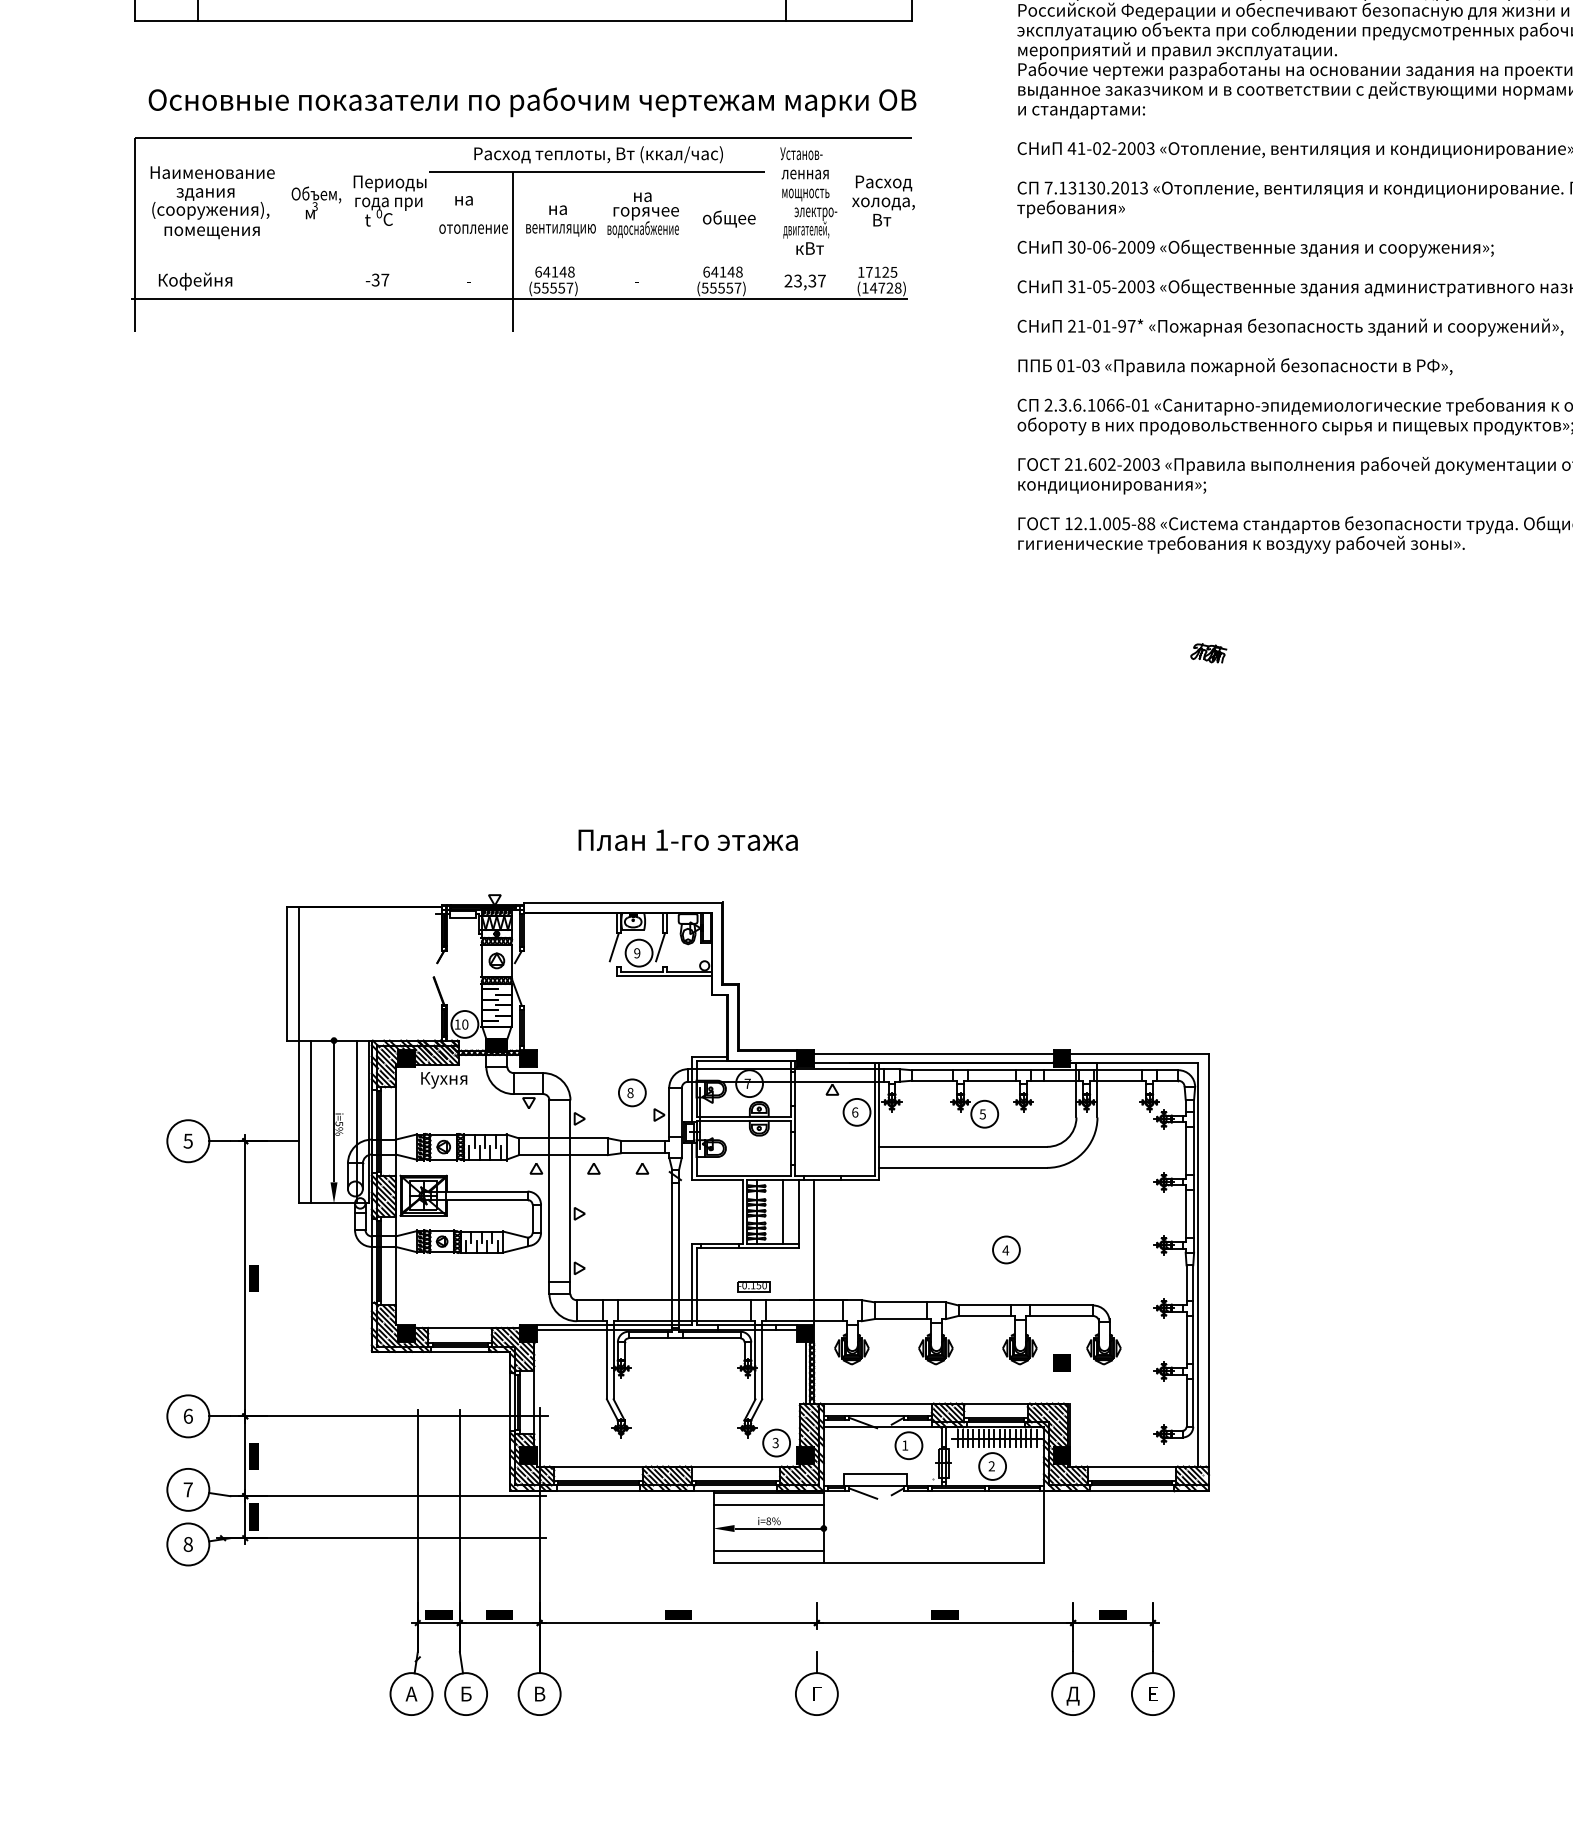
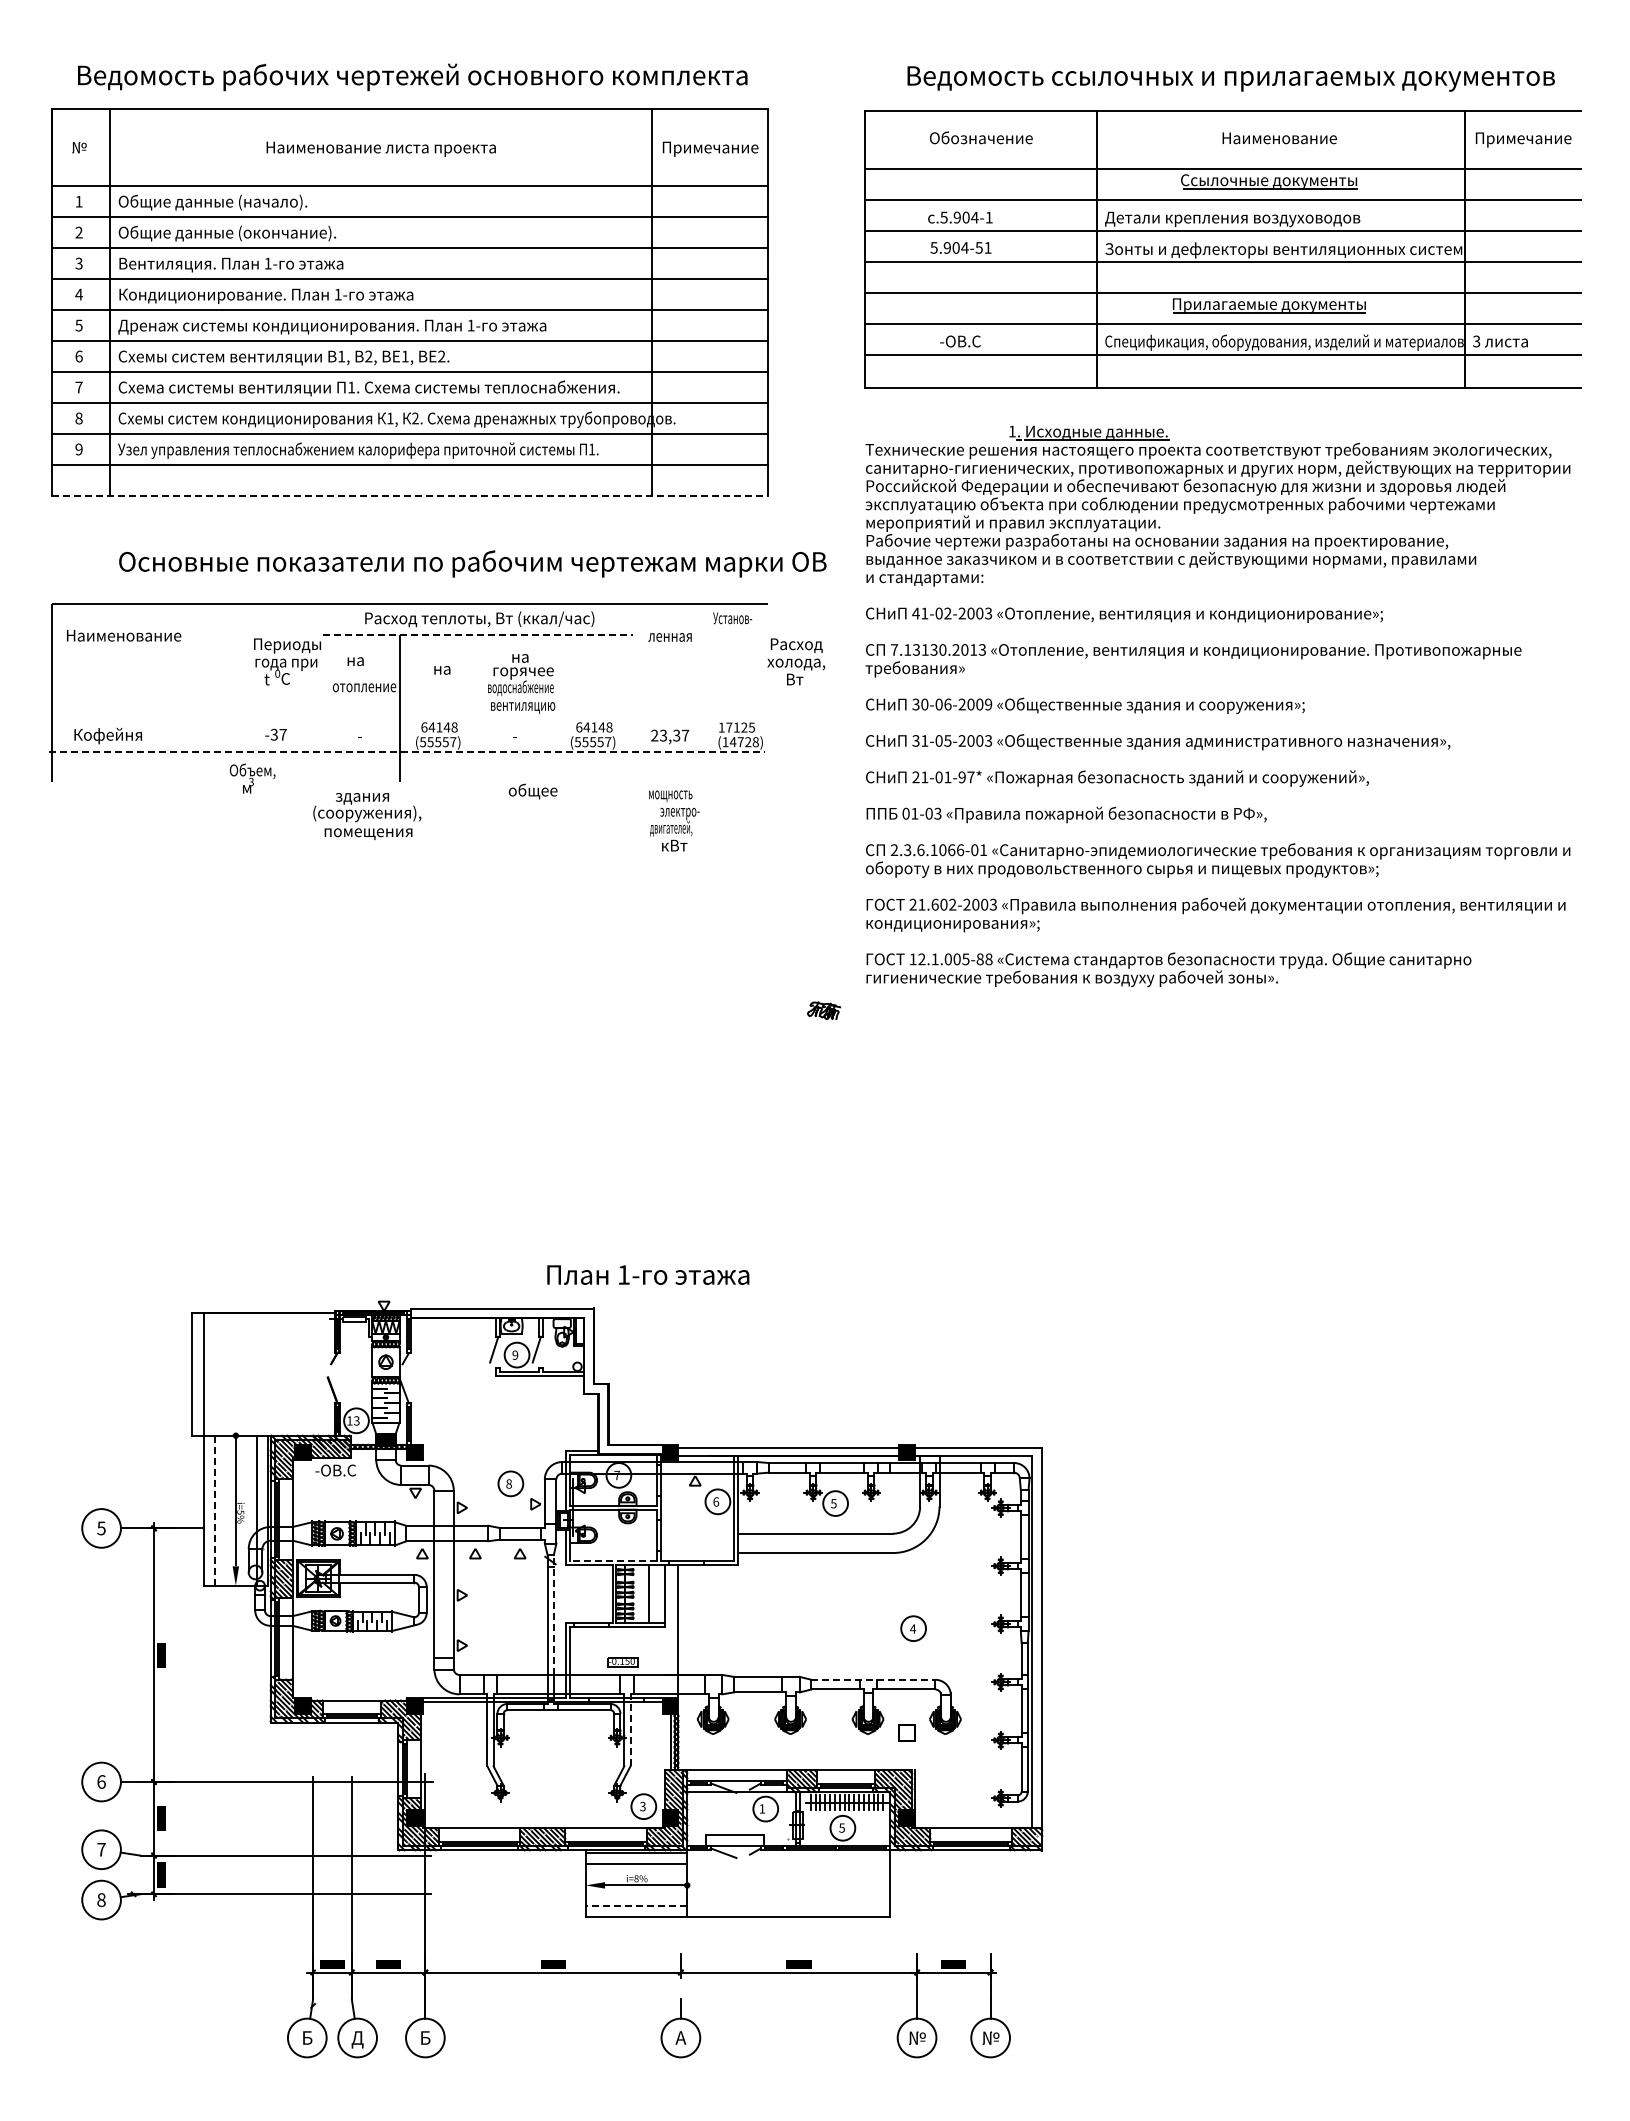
line: (523, 20) -> (410, 495), solid -> dashed
text: (532, 101) -> (472, 563), moved
text: (801, 153) -> (732, 618), moved
line: (596, 172) -> (477, 635), solid -> dashed
text: (883, 200) -> (796, 661), moved
text: (316, 202) -> (252, 778), moved
text: (211, 213) -> (367, 816), moved
text: (728, 219) -> (532, 791), moved
text: (809, 221) -> (674, 820), moved
text: (561, 229) -> (523, 707), moved
line: (520, 298) -> (407, 751), solid -> dashed
part: (1209, 653) -> (824, 1010), moved
text: (688, 839) -> (648, 1274), moved
text: (464, 1024) -> (356, 1420), 10 -> 13
text: (443, 1079) -> (336, 1471), Кухня -> -ОВ.С
line: (310, 1122) -> (214, 1511), solid -> dashed
line: (743, 1176) -> (613, 1560), solid -> dashed
line: (678, 1235) -> (553, 1615), solid -> dashed
part: (1006, 1249) -> (913, 1628), moved
line: (1025, 1305) -> (873, 1679), solid -> dashed
line: (762, 1359) -> (630, 1729), solid -> dashed
fill: (1061, 1362) -> (906, 1732), removed
text: (991, 1465) -> (841, 1827), 2 -> 5
line: (768, 1551) -> (636, 1906), solid -> dashed
text: (543, 1692) -> (428, 2036), В -> Б
text: (411, 1693) -> (307, 2037), А -> Б
text: (816, 1693) -> (680, 2037), Г -> А
text: (1152, 1693) -> (990, 2037), Е -> №
text: (465, 1695) -> (357, 2039), Б -> Д
text: (1073, 1695) -> (917, 2039), Д -> №

